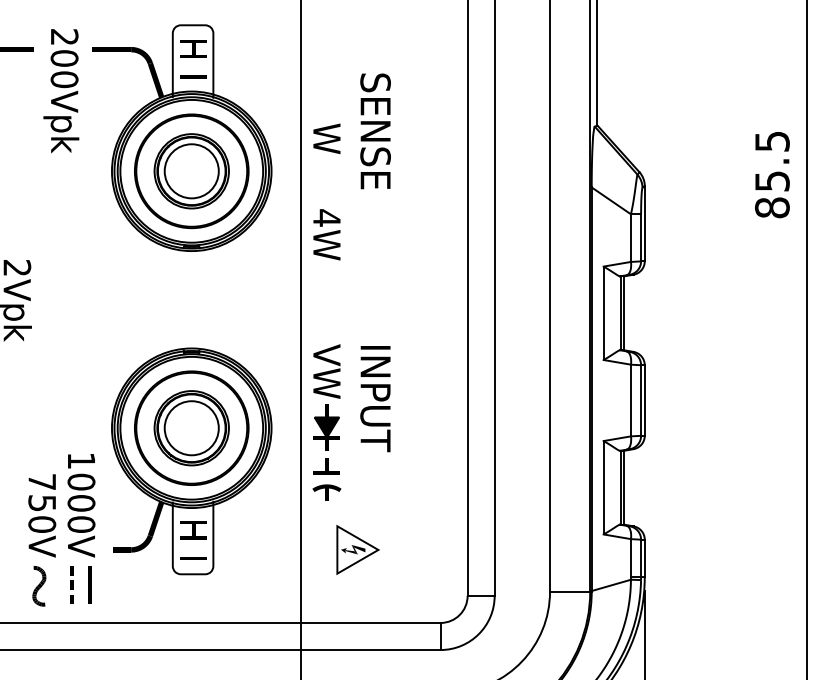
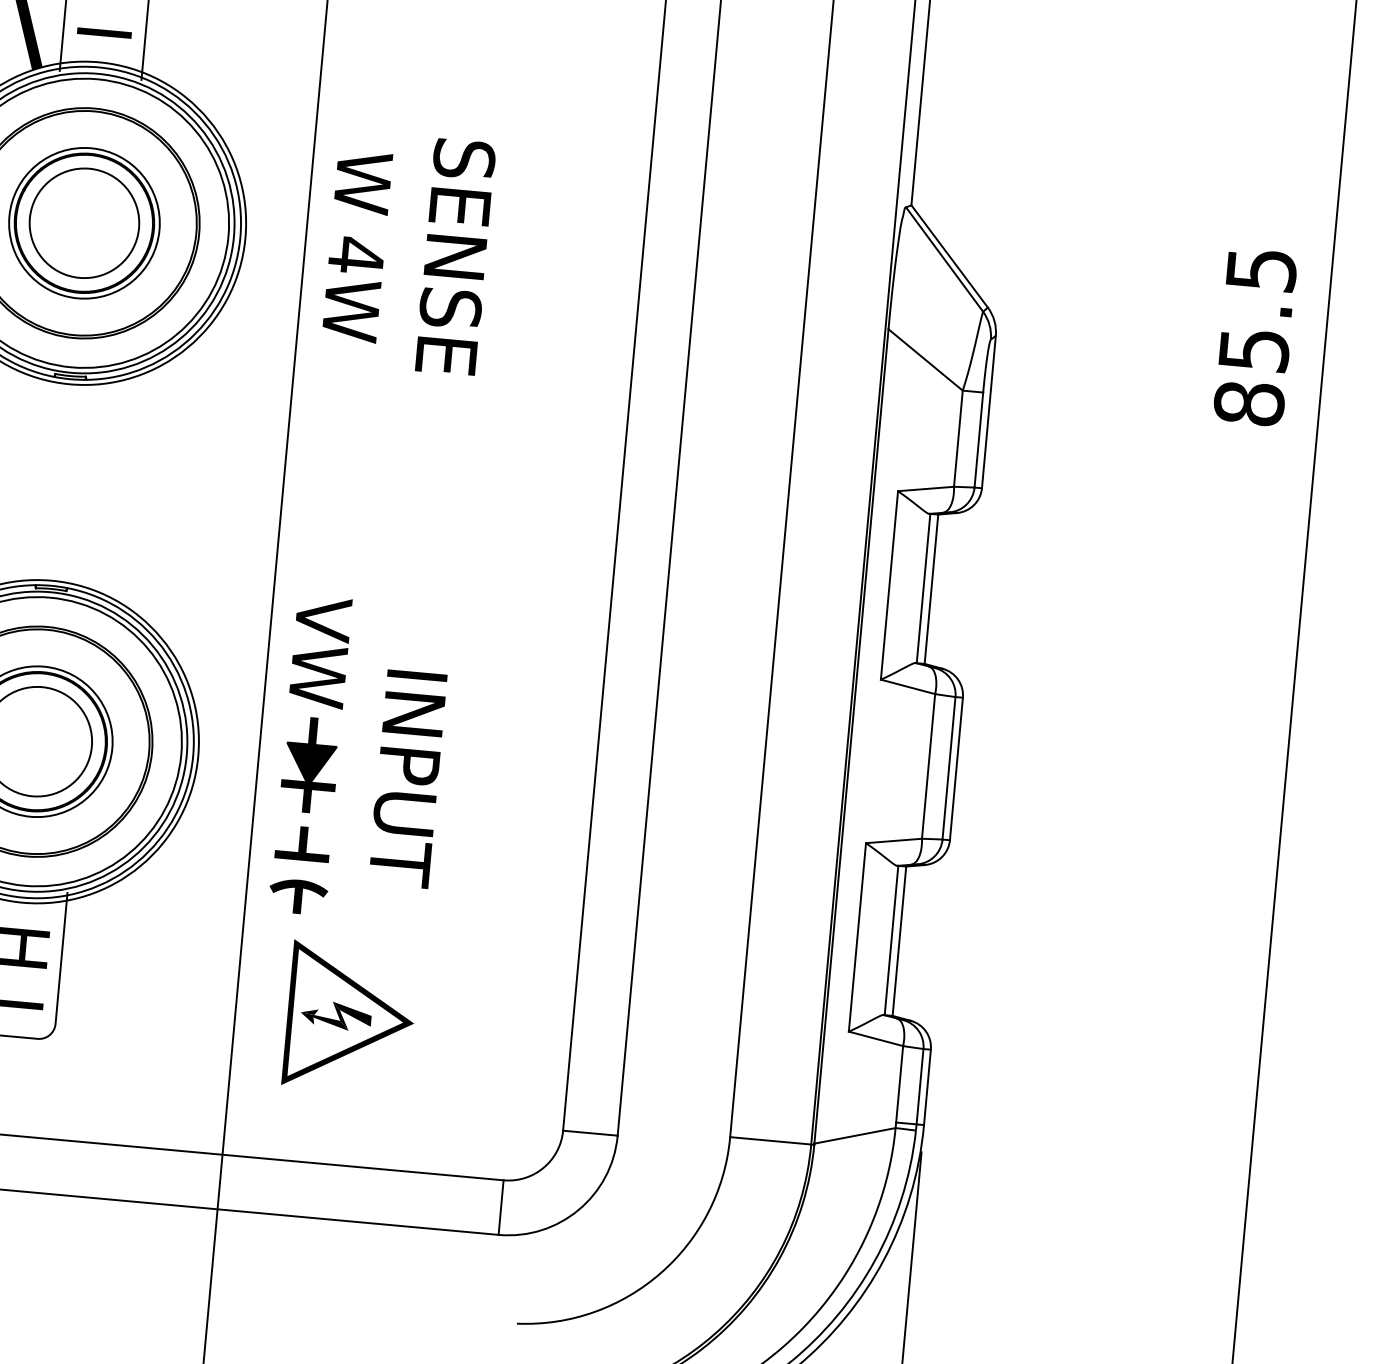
text: (375, 131) -> (455, 257), moved
text: (326, 234) -> (352, 288), moved
text: (375, 399) -> (407, 779), moved
part: (358, 549) -> (351, 1016), size x1.43

